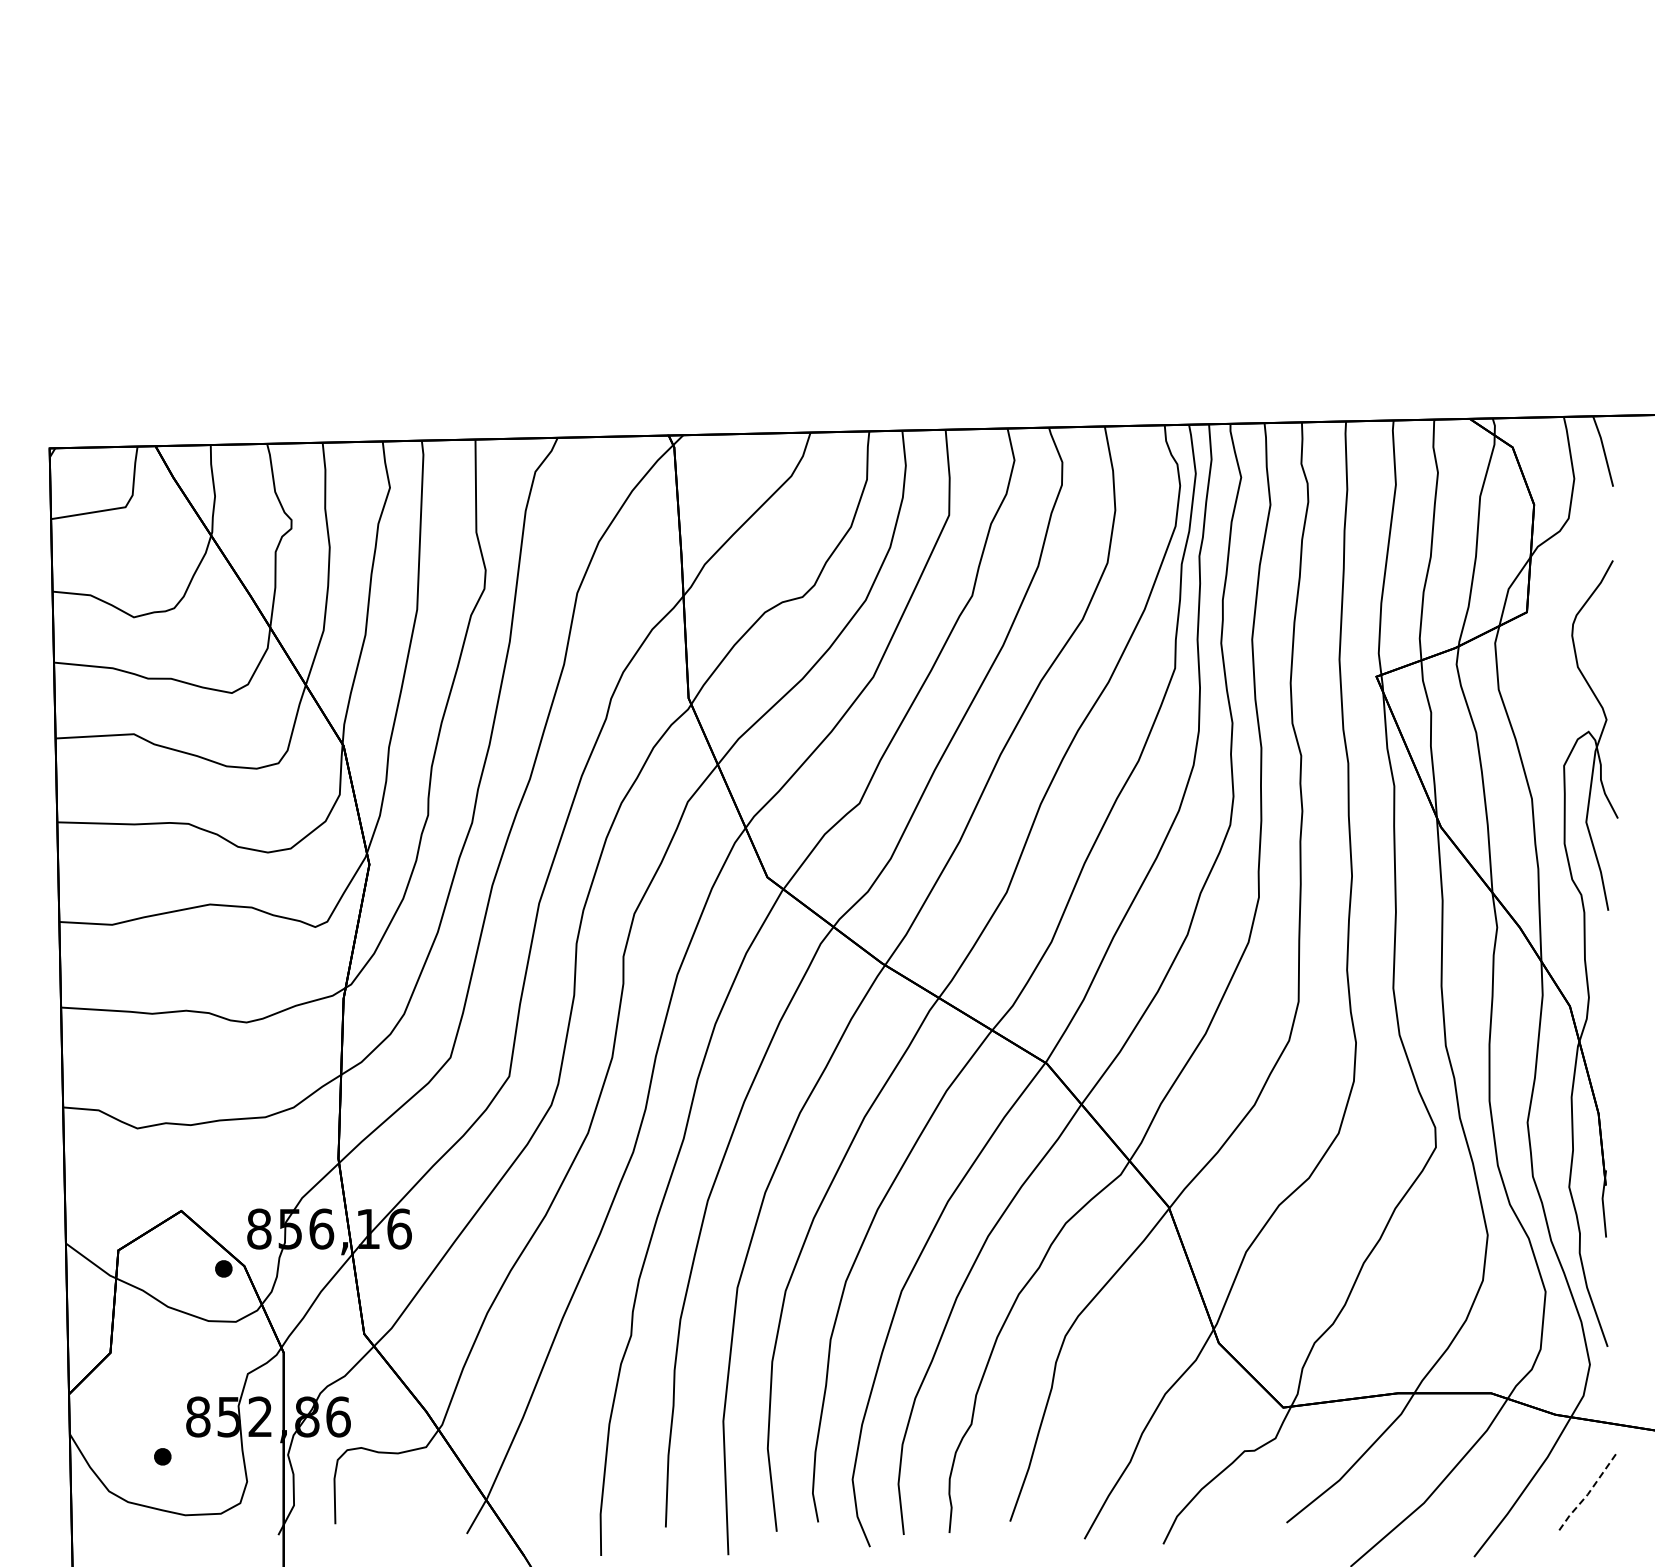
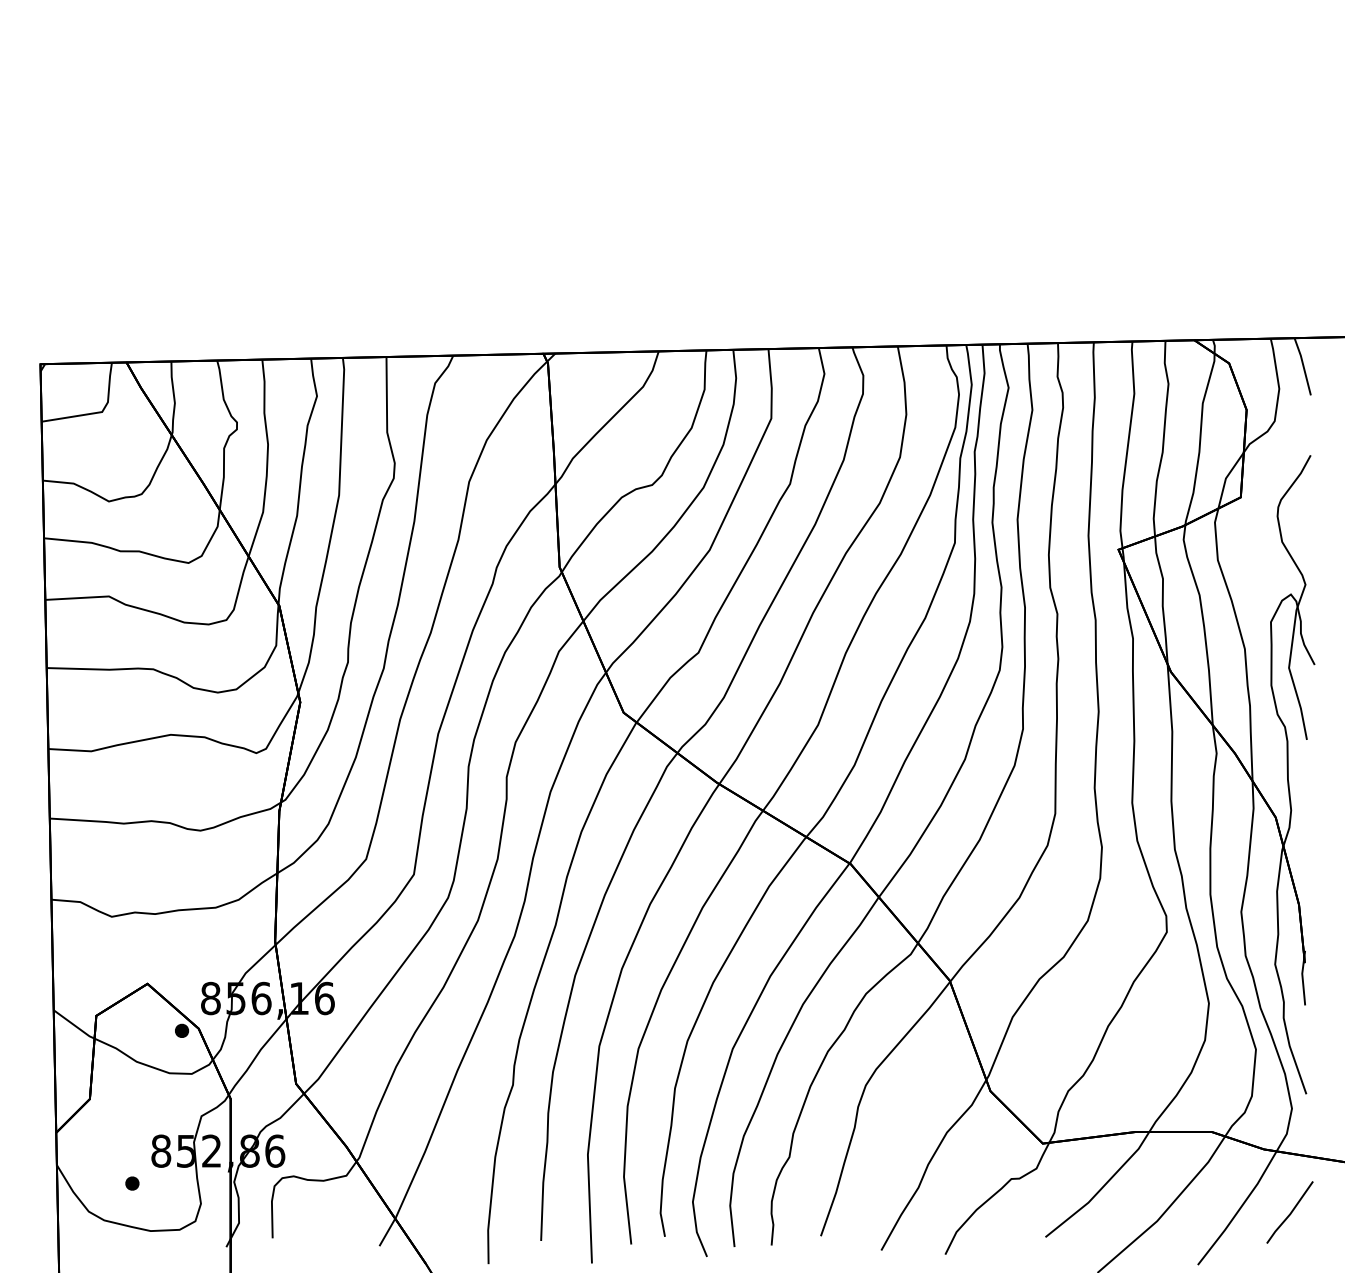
line: (1587, 1494) -> (1290, 1214), dashed -> solid

